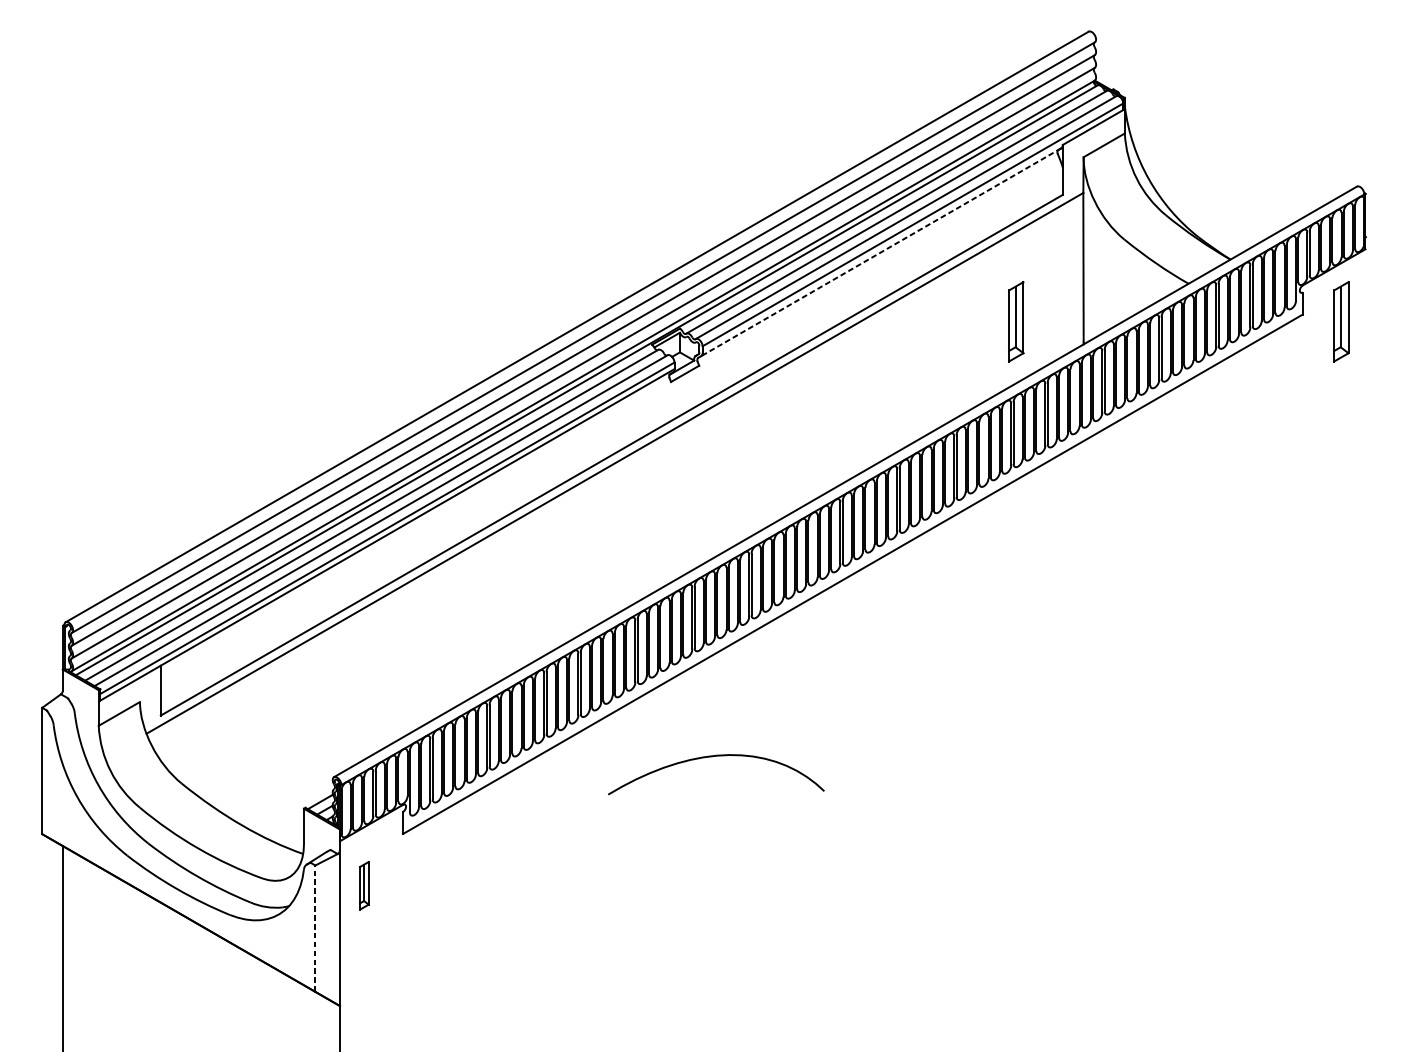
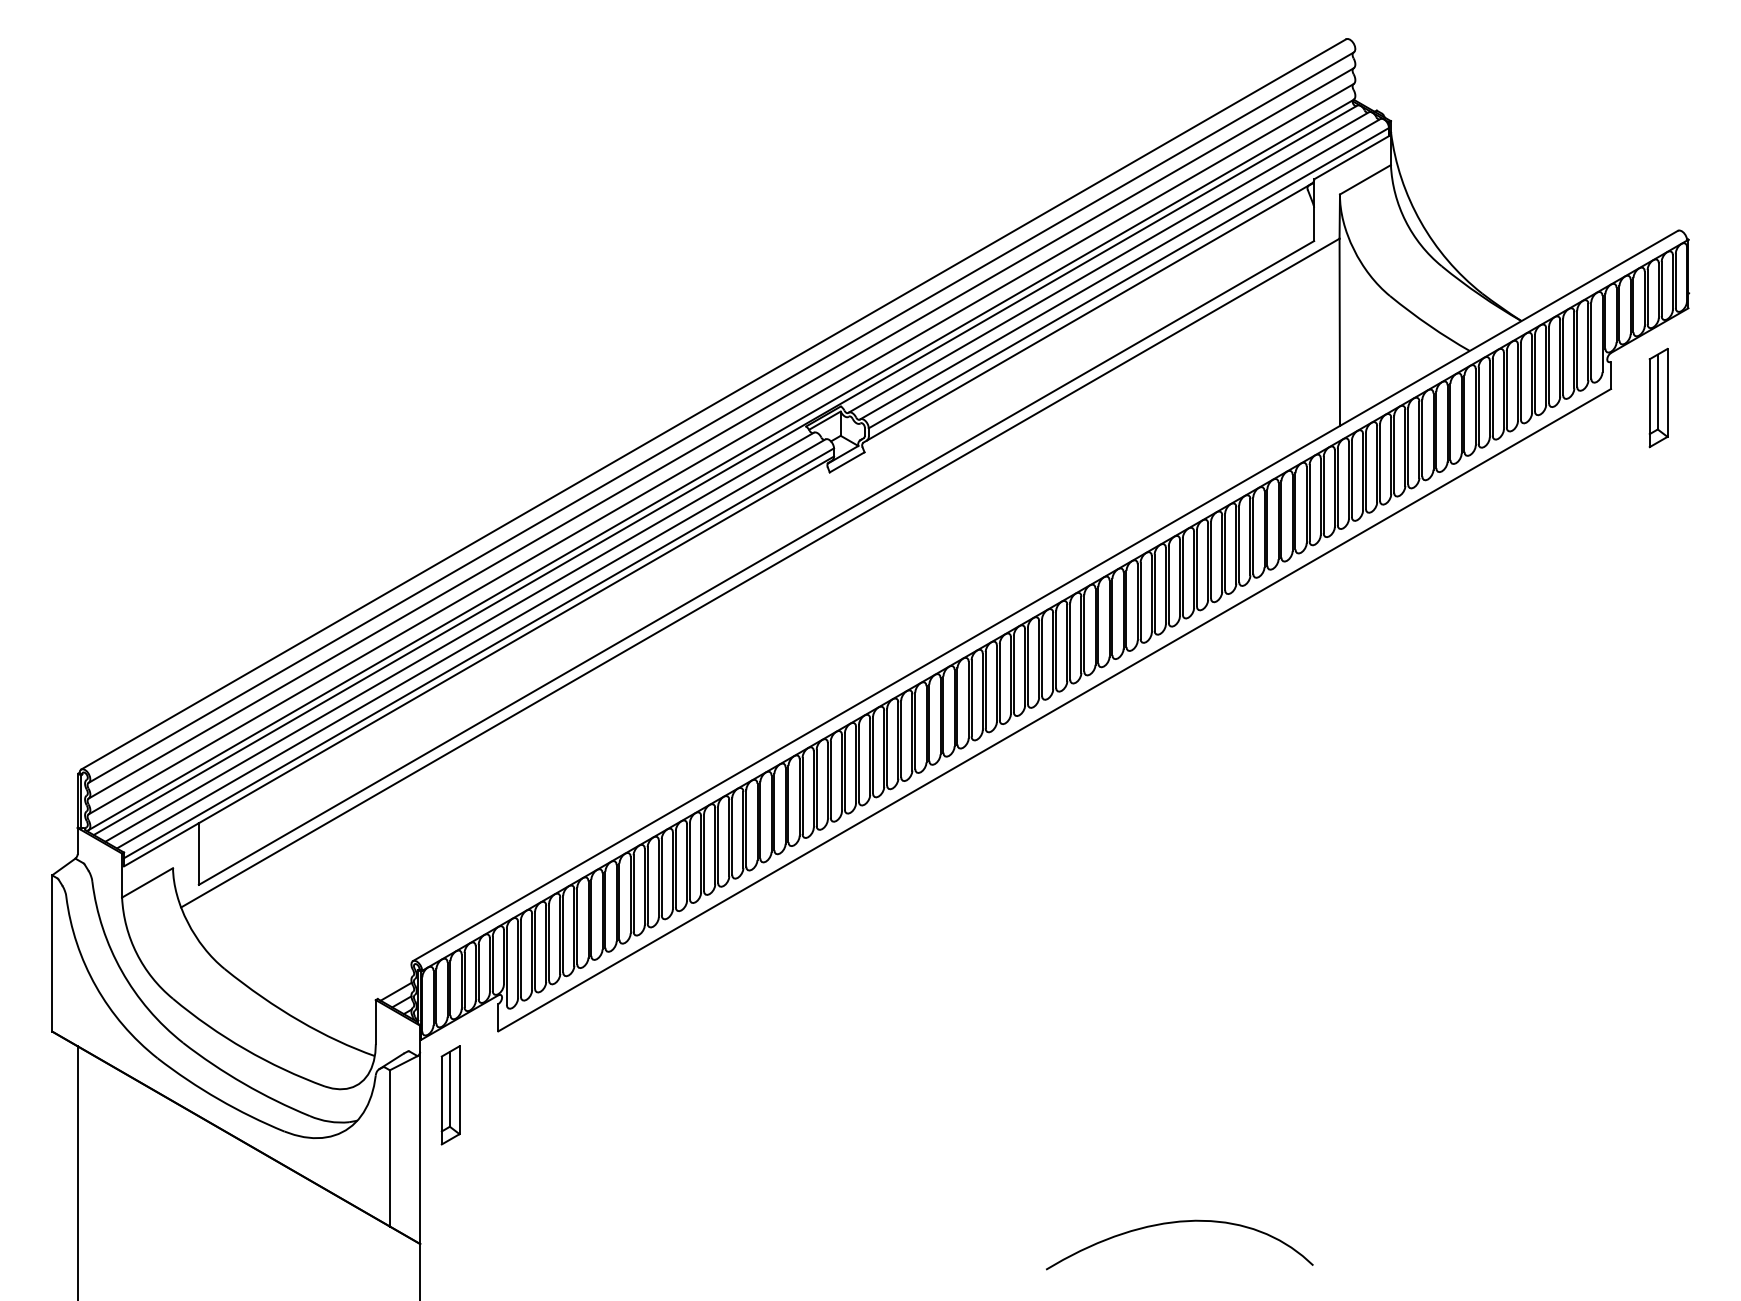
line: (881, 252) -> (1089, 312), dashed -> solid
part: (1016, 321) -> (1256, 397), removed
curve: (712, 757) -> (1174, 1223), moved
part: (364, 885) -> (450, 1095), size x1.67
line: (315, 927) -> (389, 1147), dashed -> solid

